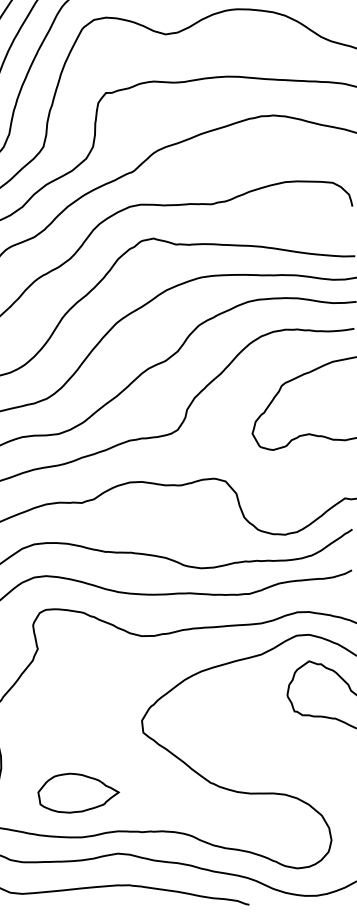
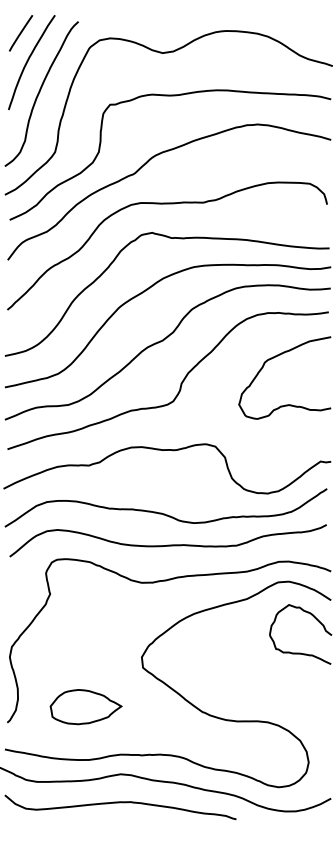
part: (77, 793) -> (85, 707), moved

